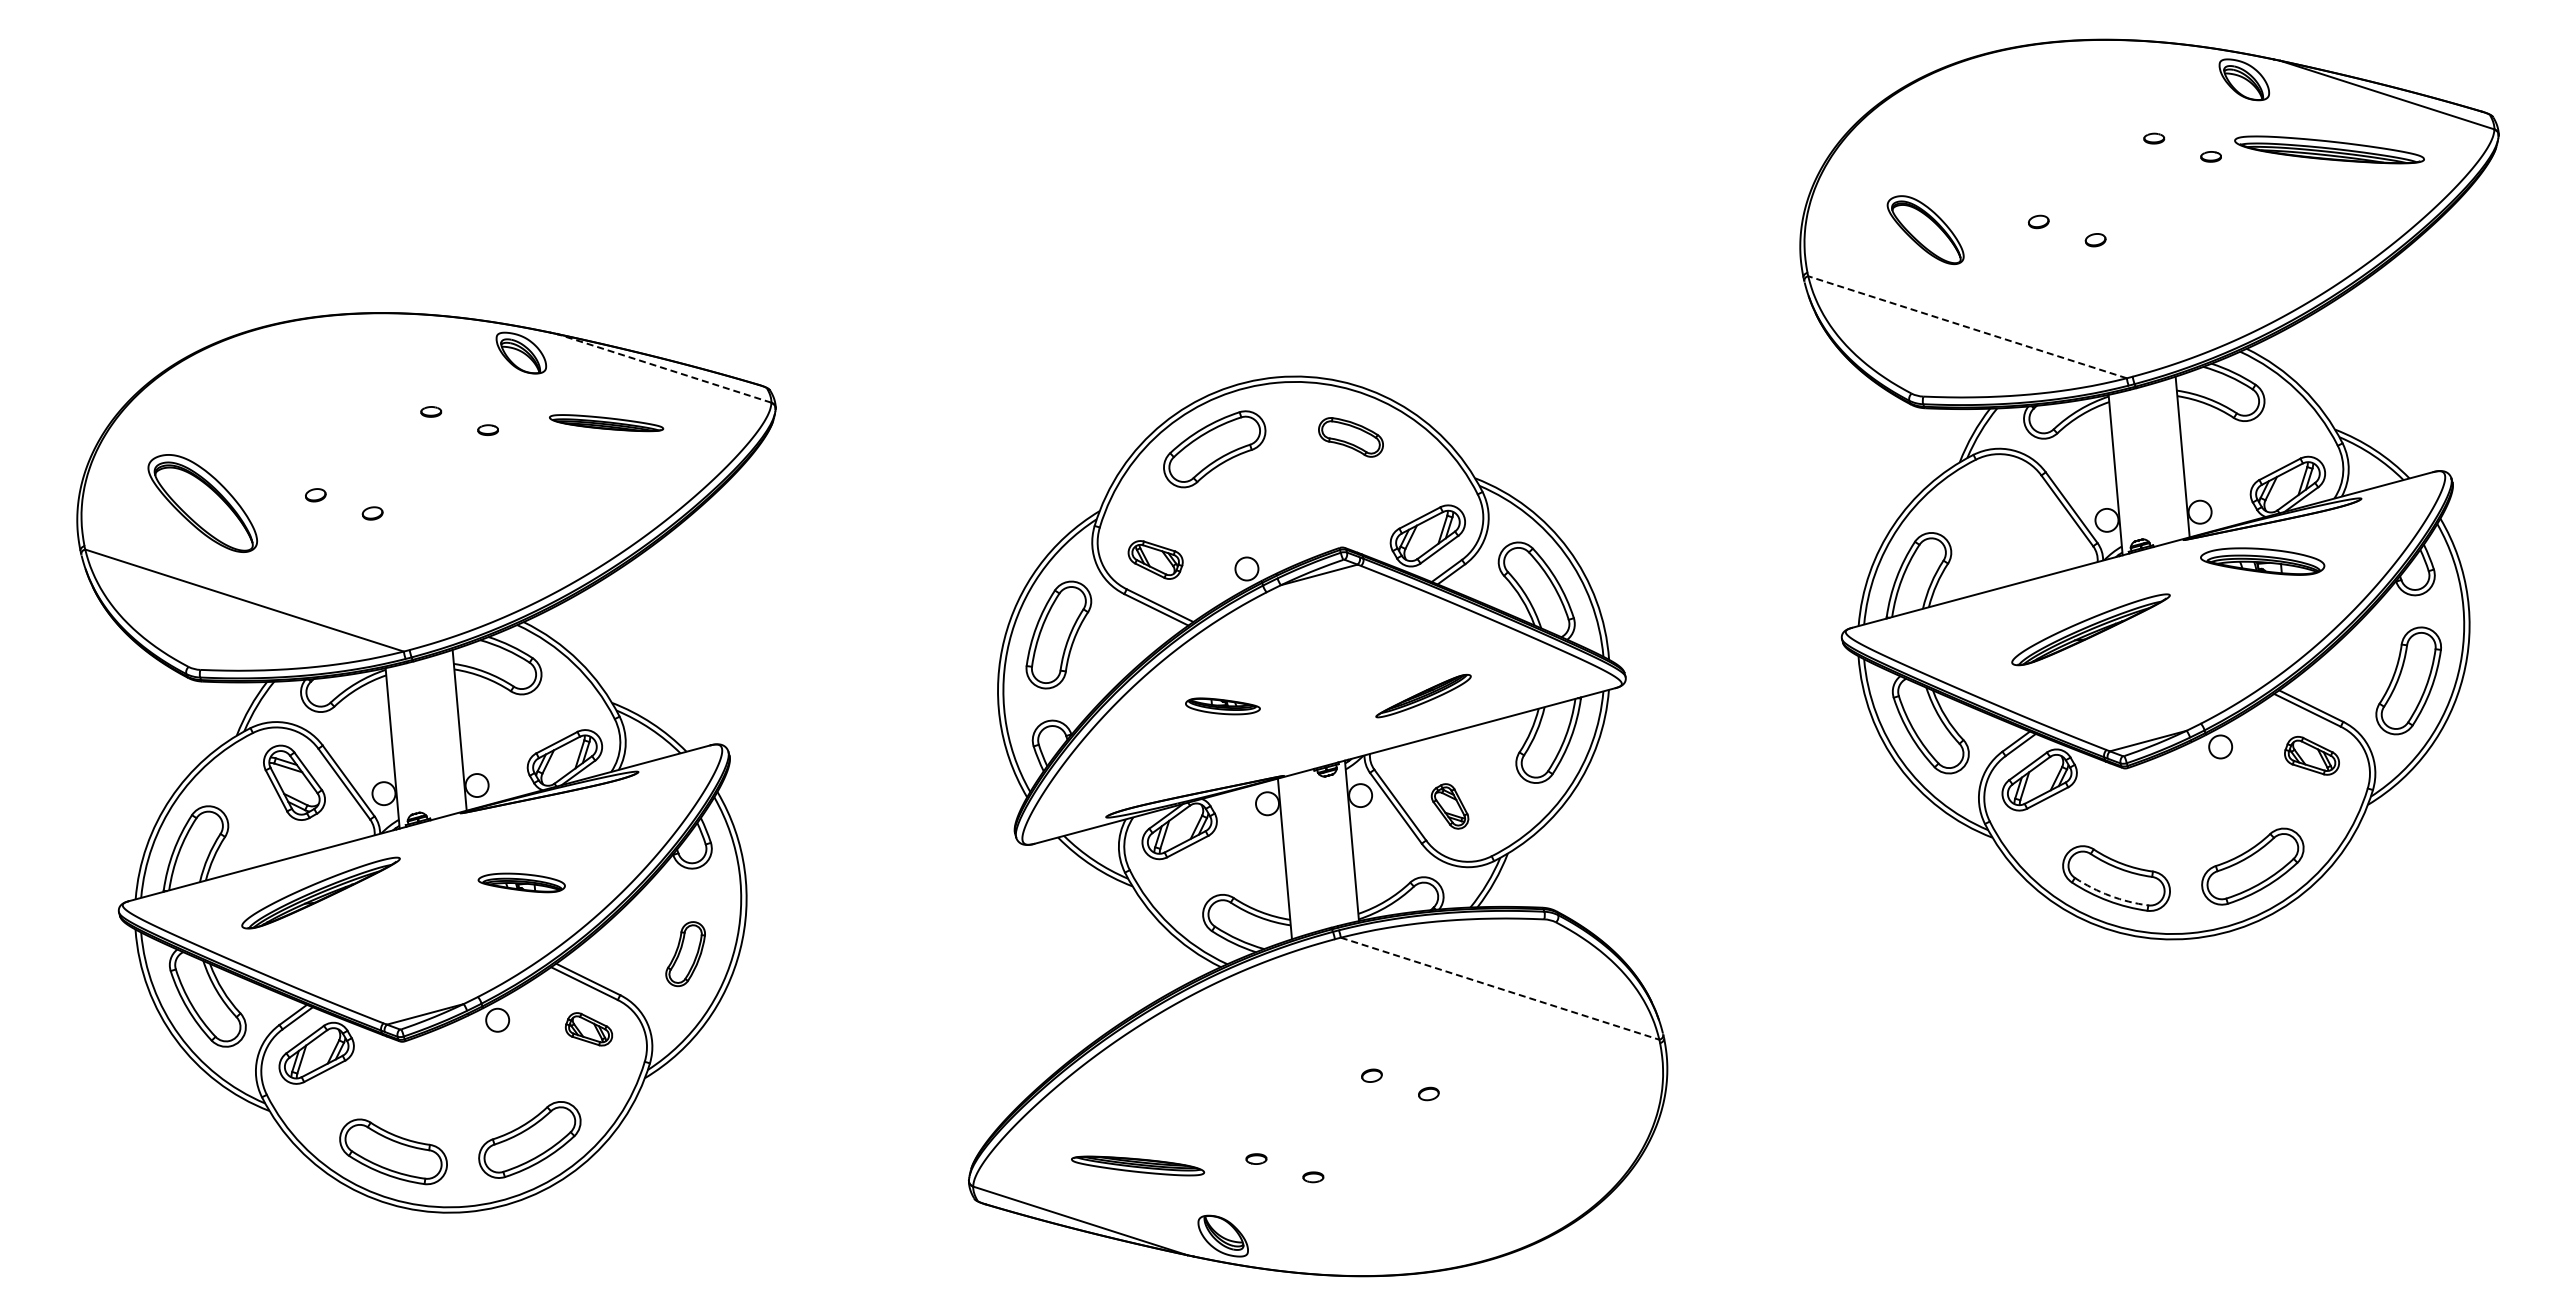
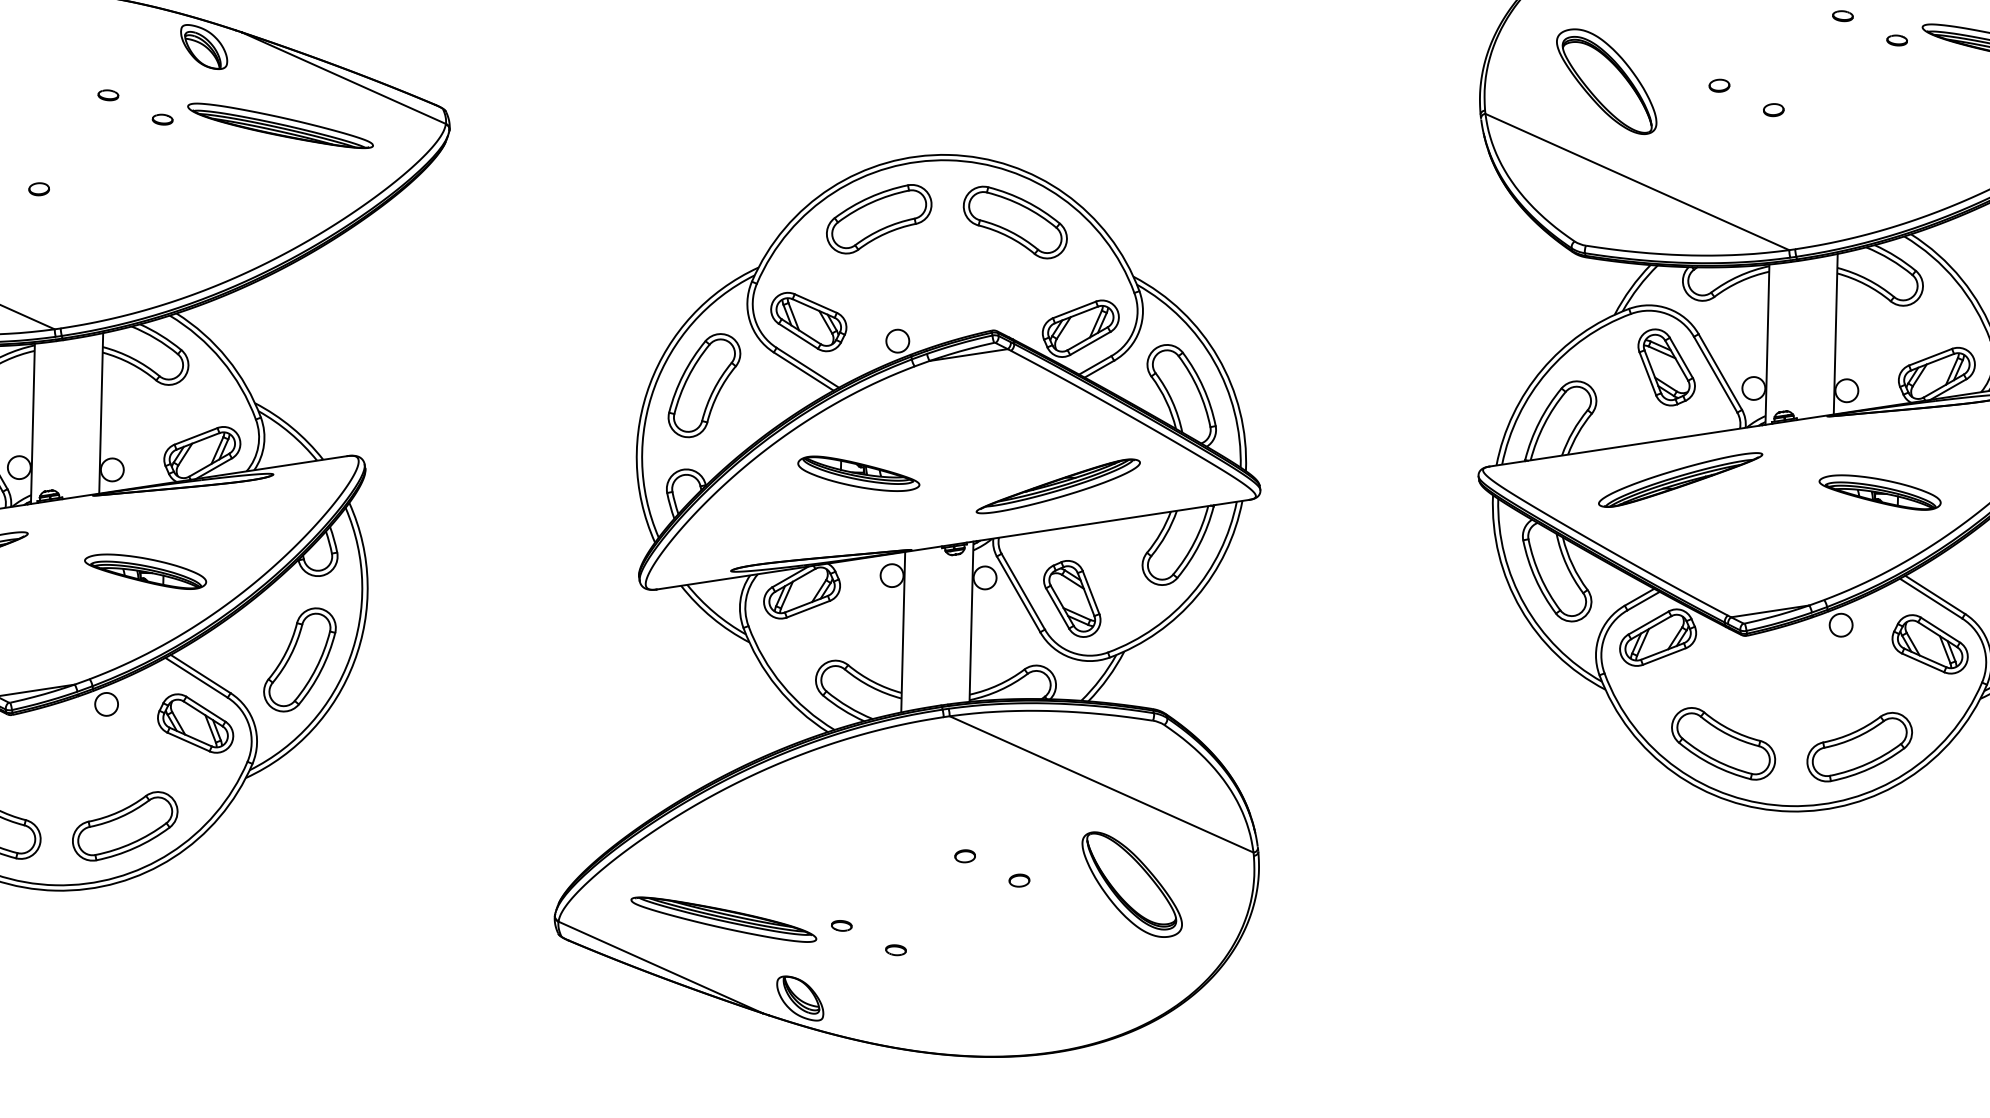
part: (1925, 229) -> (1606, 80), size x1.43
line: (1967, 327) -> (1637, 182), dashed -> solid
line: (663, 368) -> (342, 78), dashed -> solid
part: (606, 422) -> (280, 125), size x1.67
part: (1350, 437) -> (1014, 222), size x1.67
part: (2017, 509) -> (1666, 367), added
part: (1155, 559) -> (808, 321), size x1.43
part: (2262, 561) -> (1879, 491), moved
part: (2090, 629) -> (1680, 479), moved
part: (1423, 695) -> (1058, 485), size x1.67
part: (1222, 706) -> (858, 474), size x1.67
part: (2311, 755) -> (1930, 643), size x1.43
part: (1449, 806) -> (1071, 598), size x1.67
part: (521, 882) -> (145, 570), size x1.43
arc: (2110, 895) -> (1715, 759), dashed -> solid
part: (685, 953) -> (299, 659), size x1.67
line: (1500, 988) -> (1102, 784), dashed -> solid
part: (588, 1029) -> (195, 723), size x1.67
part: (1541, 1085) -> (1131, 884), added
part: (1137, 1165) -> (723, 919), size x1.43

